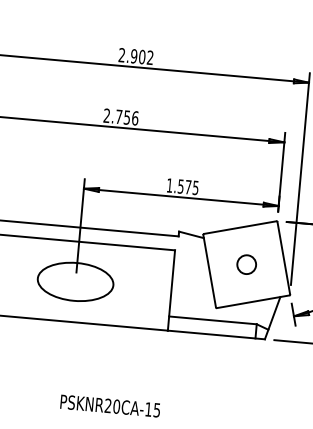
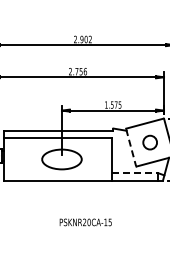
circle: (245, 264) -> (149, 142), size x1.4
line: (210, 272) -> (131, 148), solid -> dashed
line: (213, 321) -> (135, 173), solid -> dashed

